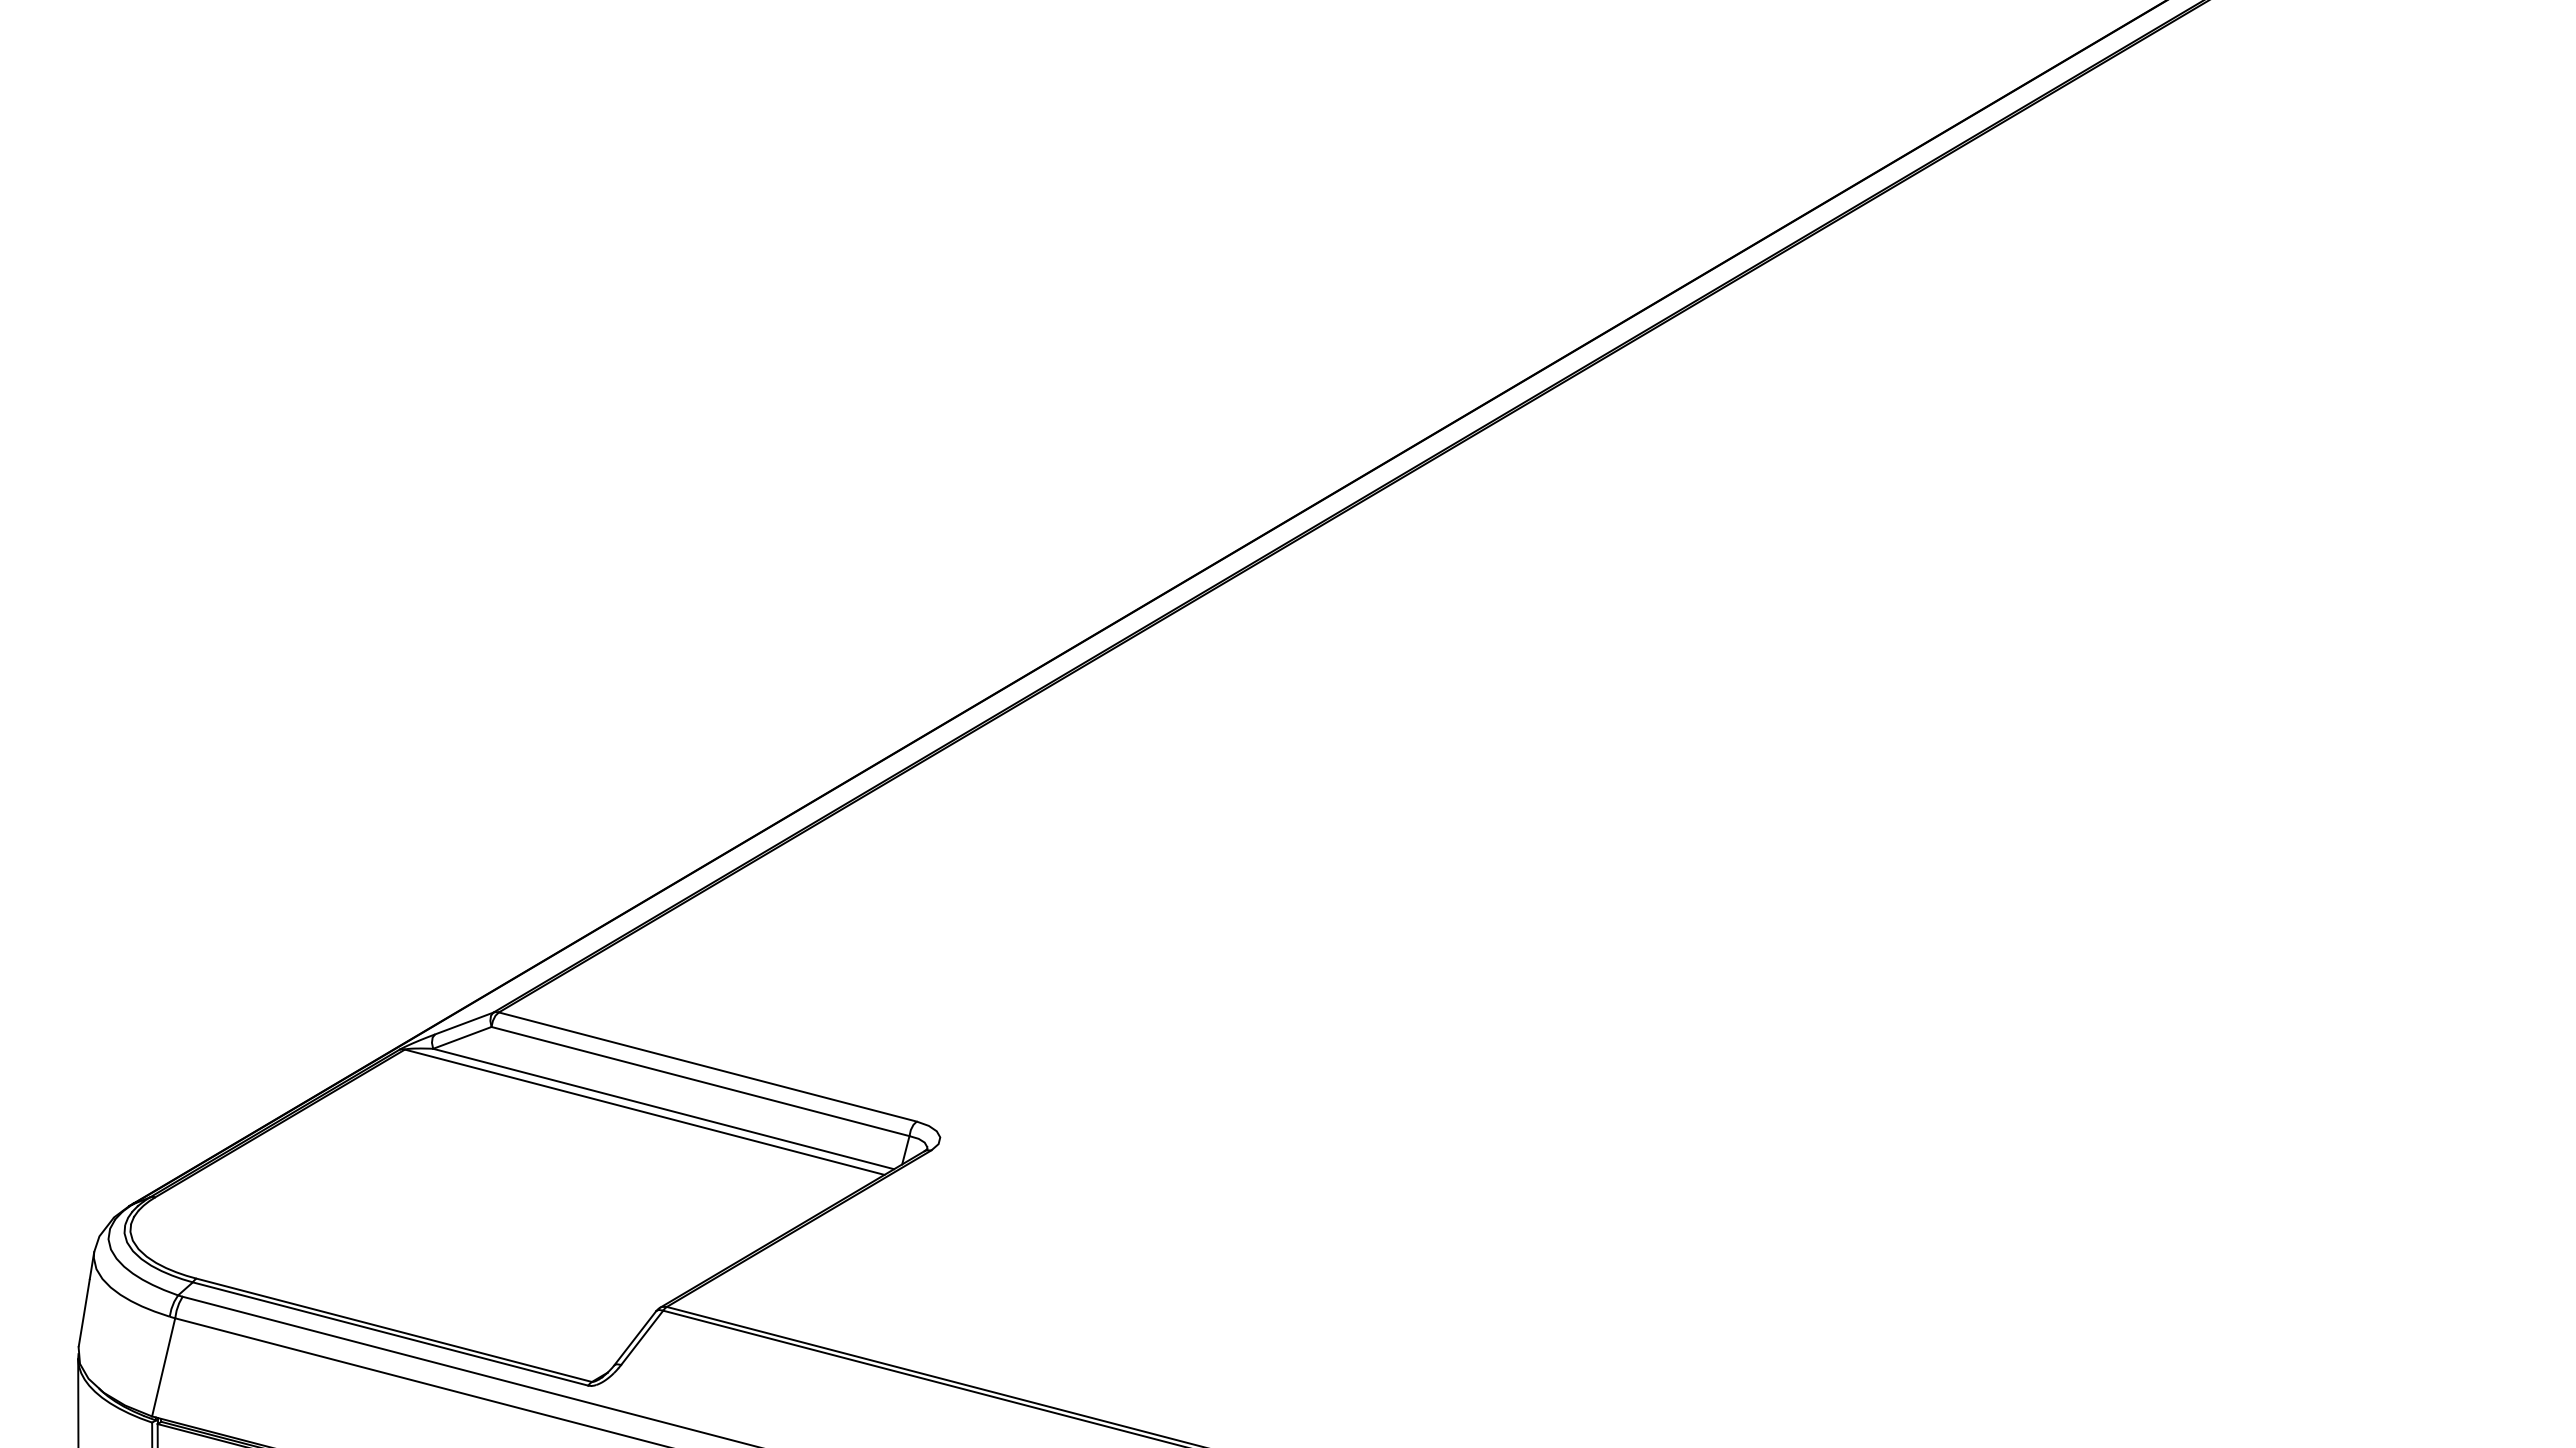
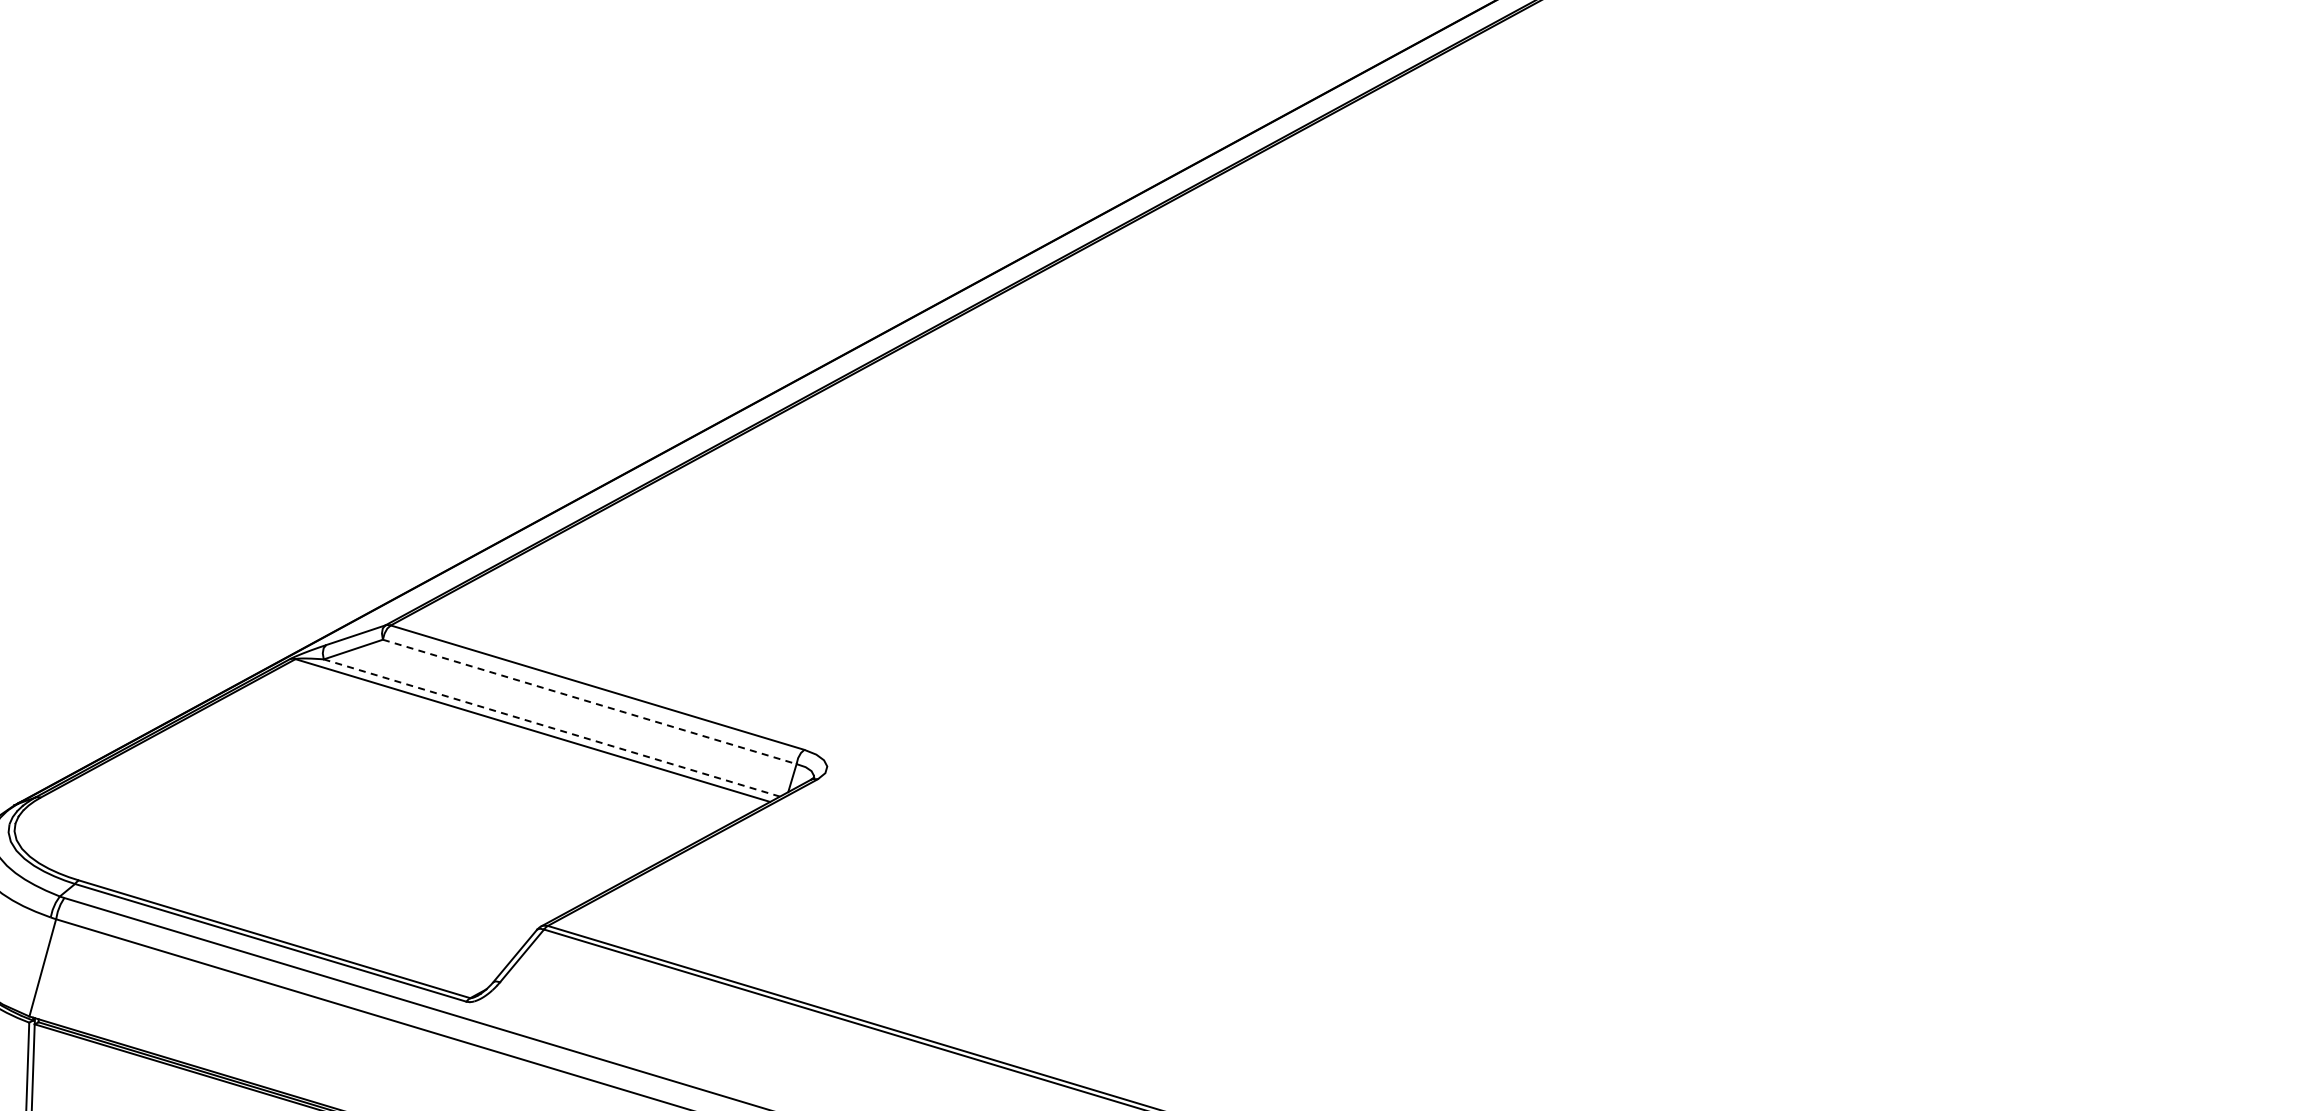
line: (700, 1081) -> (589, 701), solid -> dashed
line: (663, 1108) -> (551, 727), solid -> dashed

